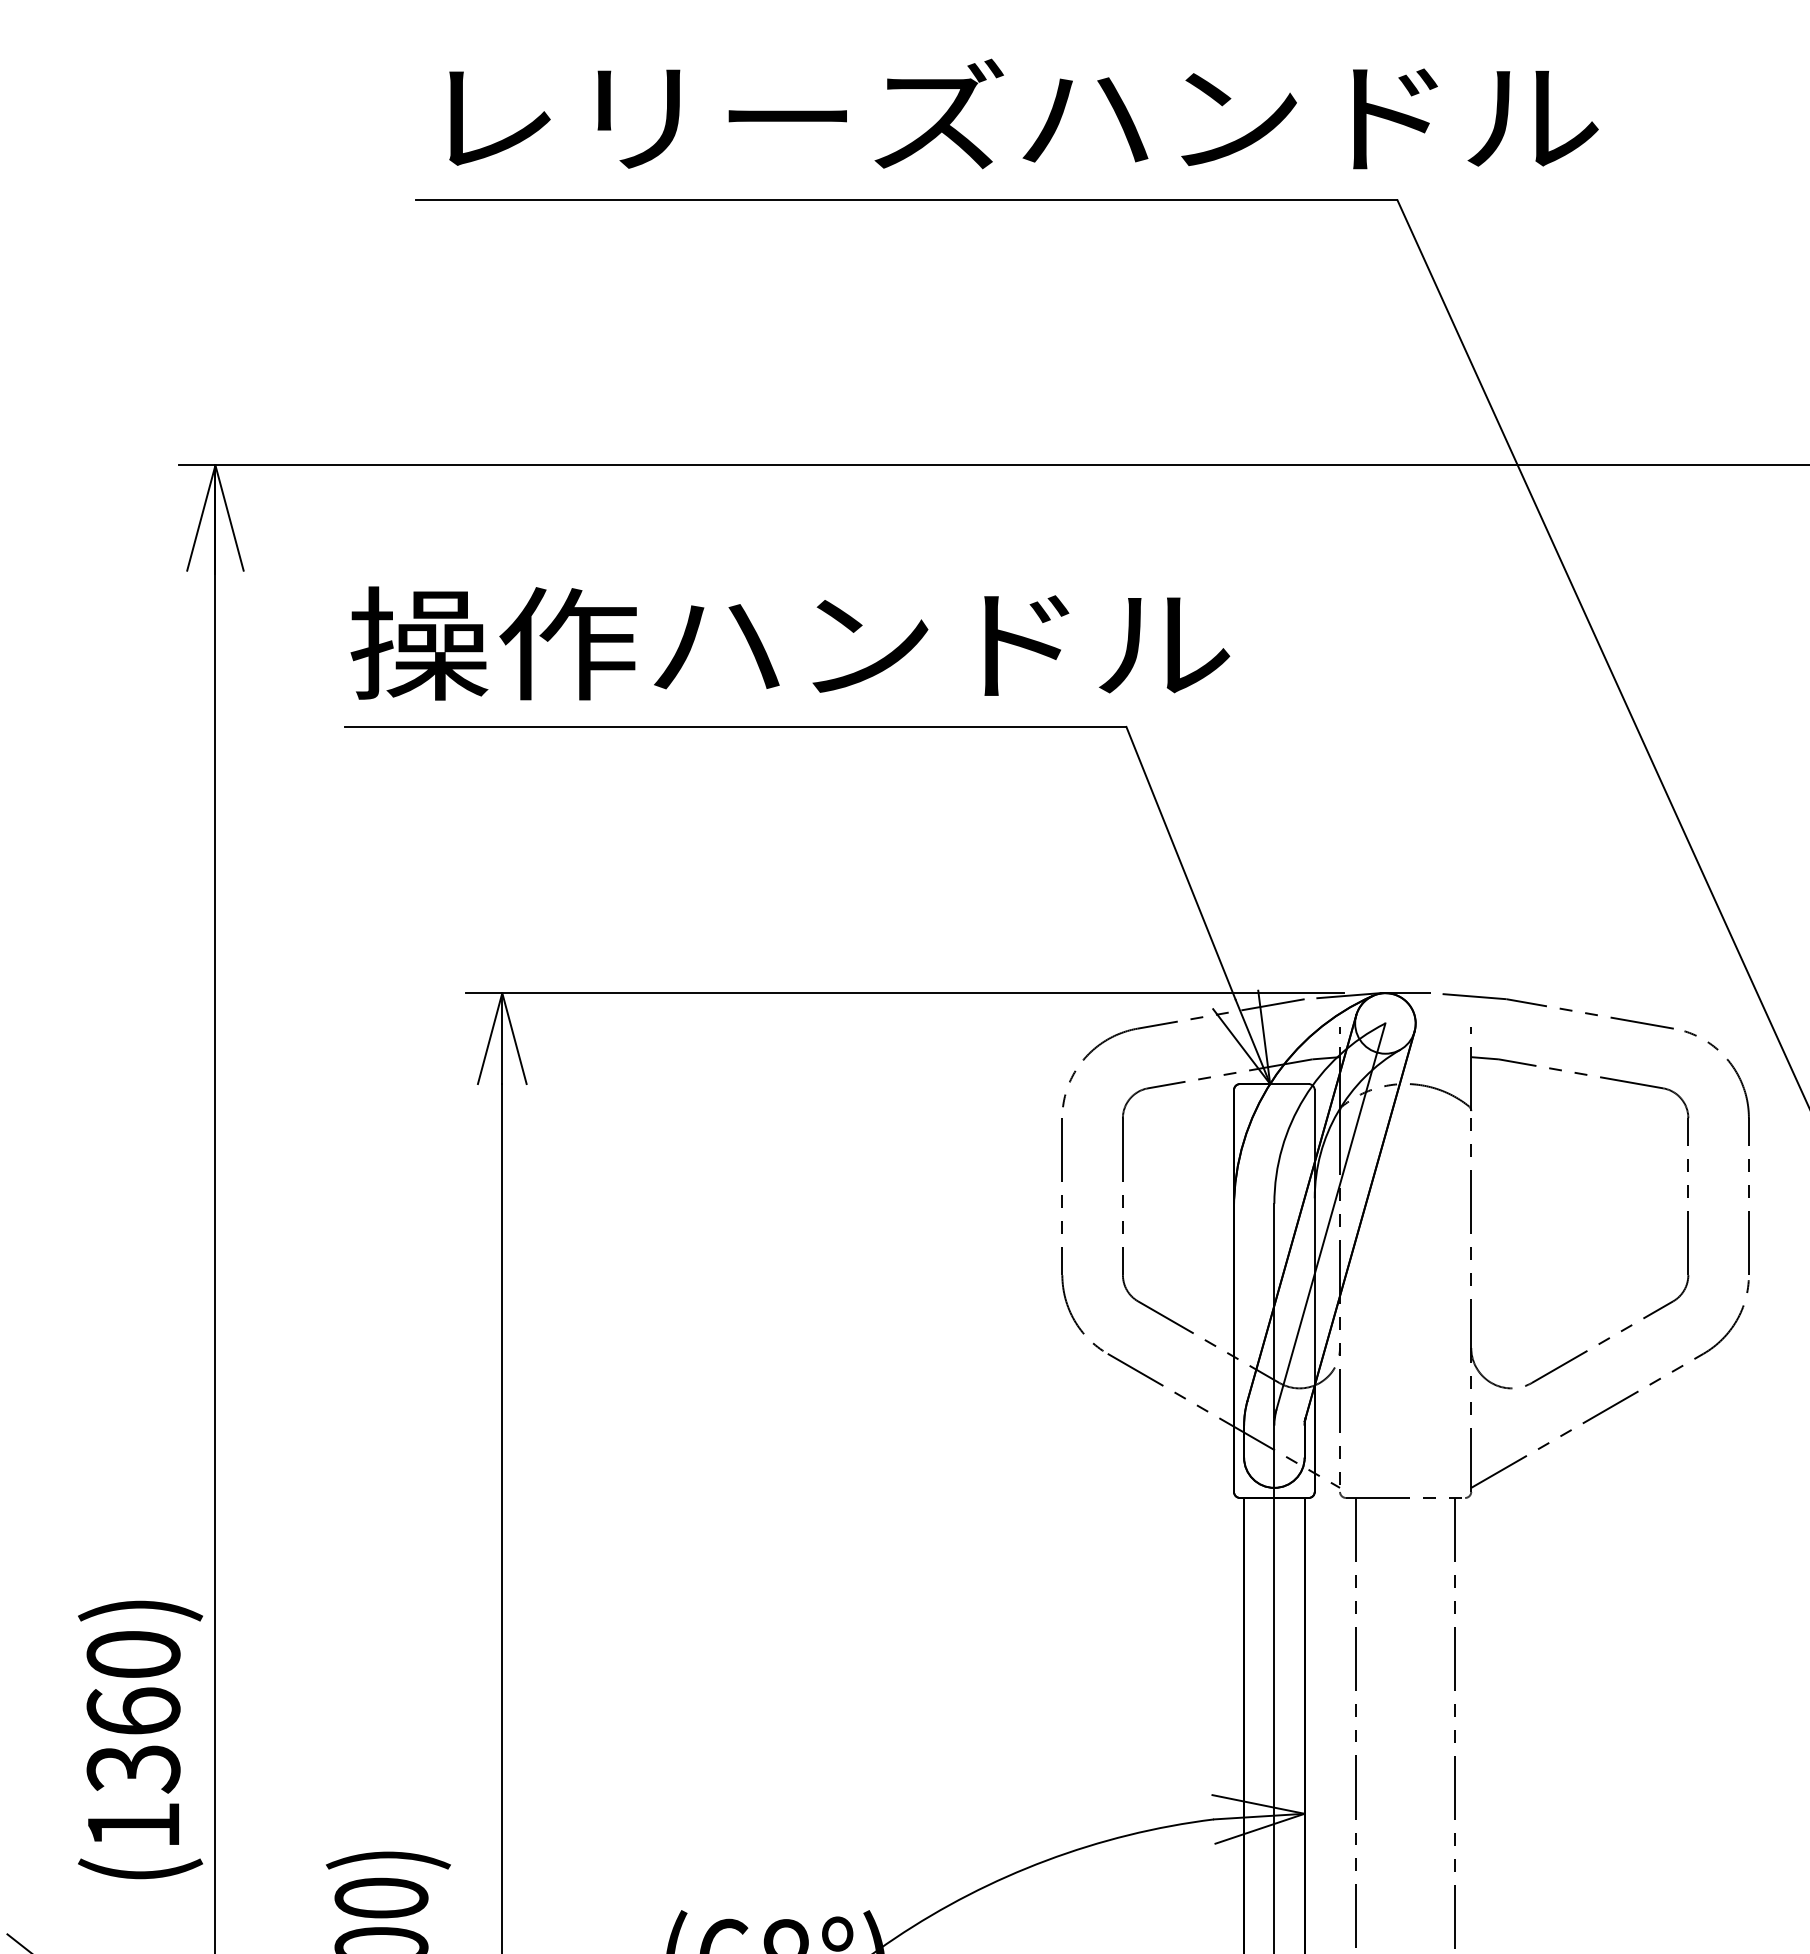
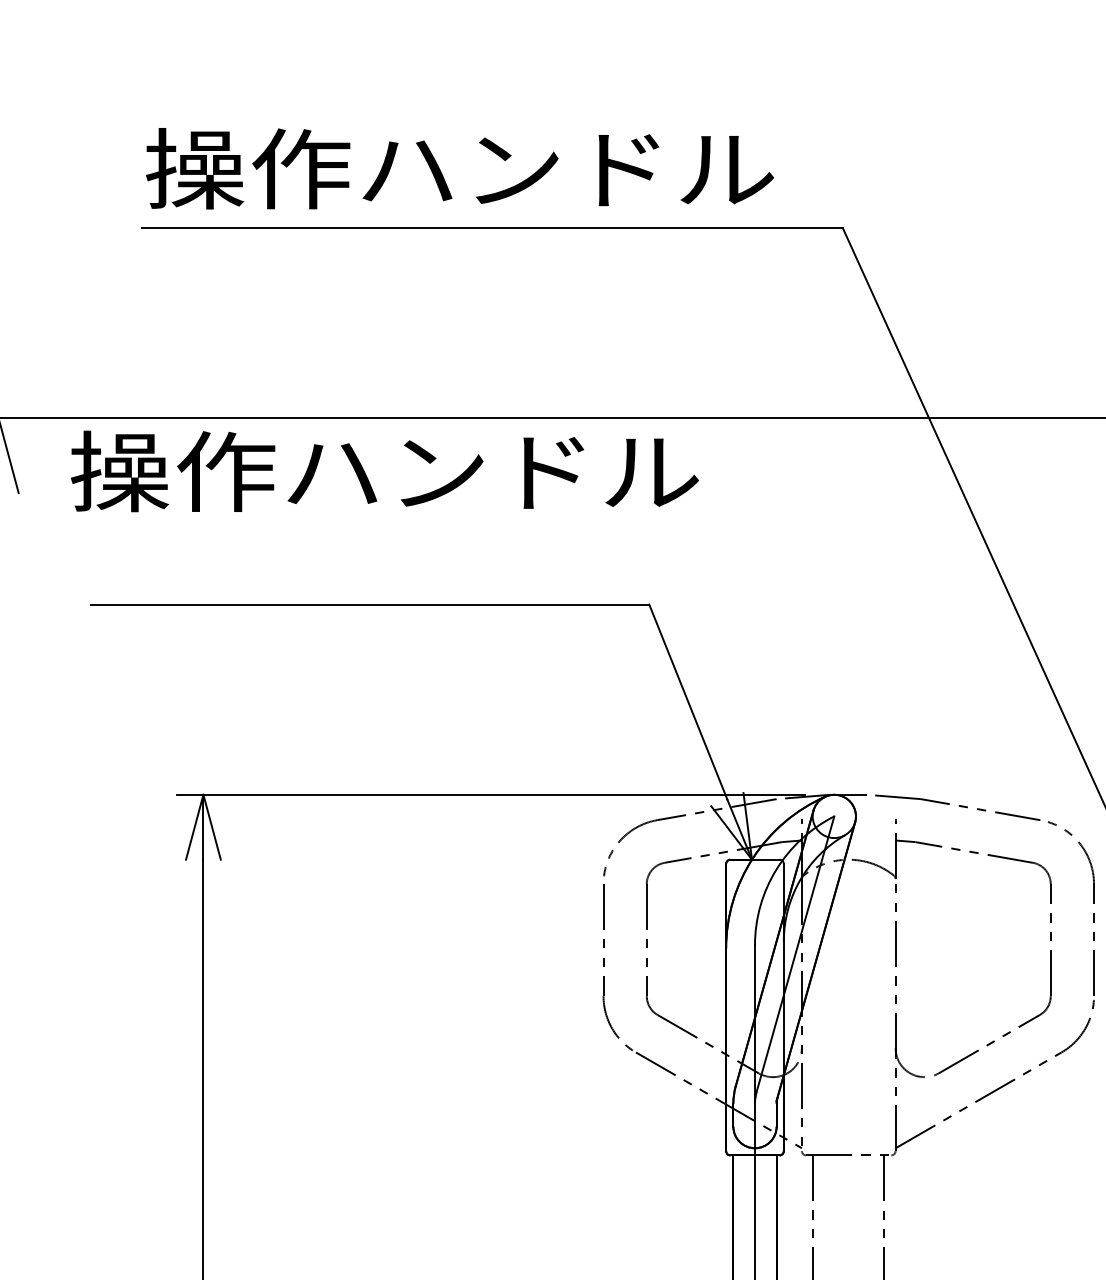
text: (1009, 115) -> (565, 167), レリーズハンドル -> 操作ハンドル
text: (790, 643) -> (385, 471), moved

